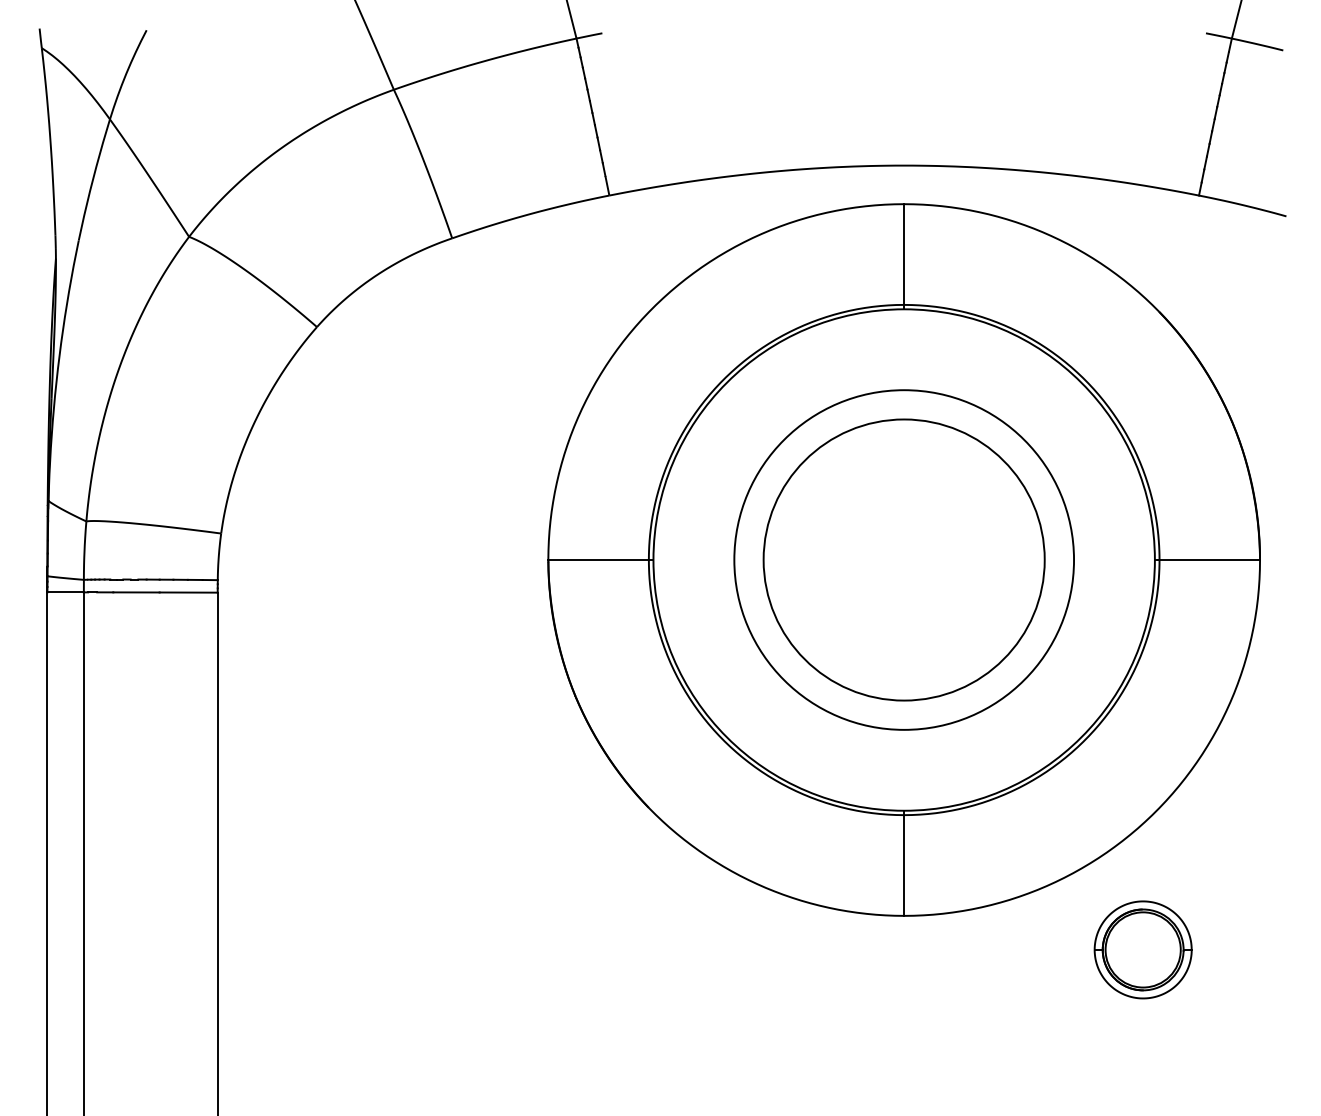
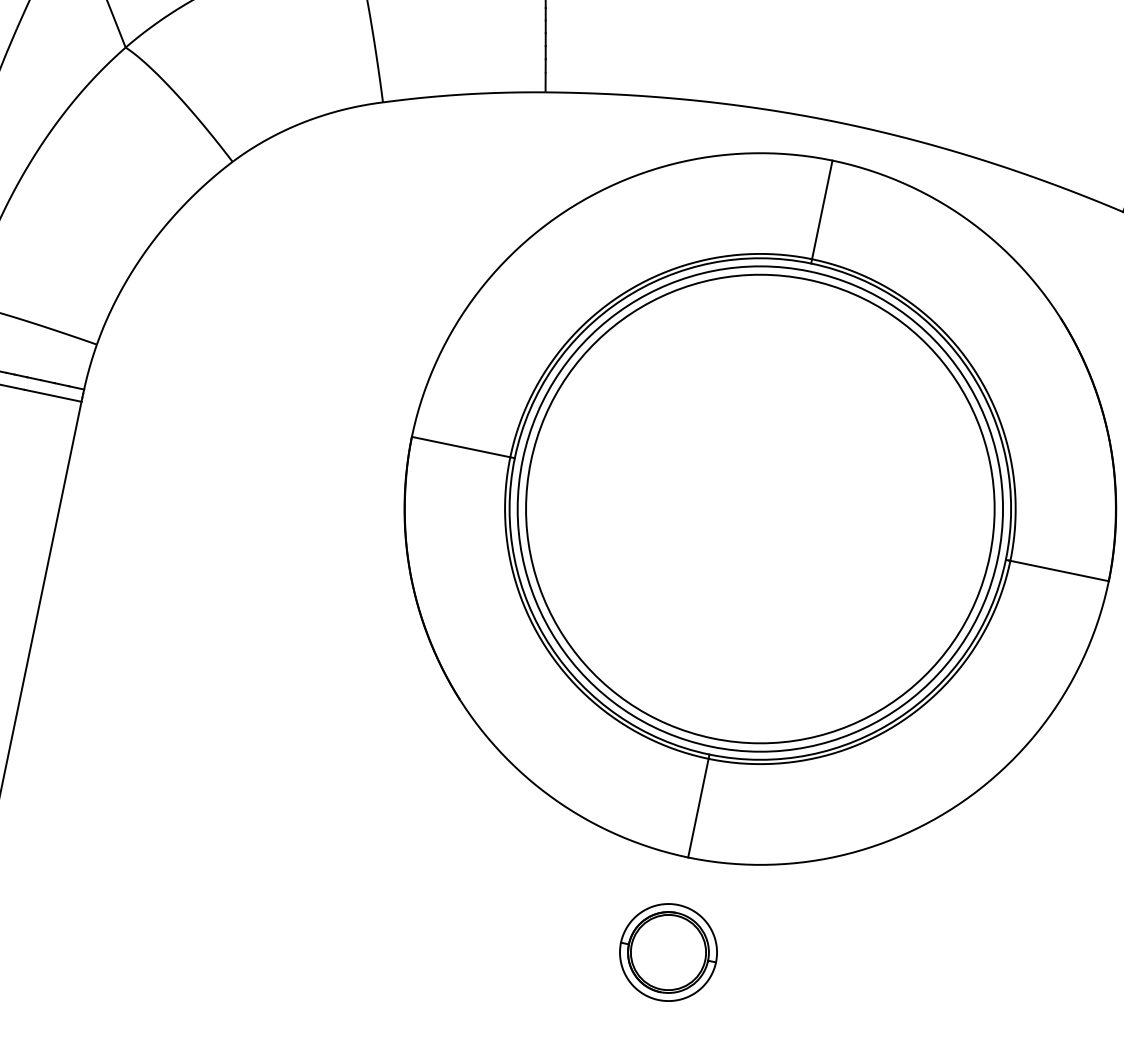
circle: (903, 559) -> (759, 508), size x1.43
circle: (903, 559) -> (759, 508), size x1.67
part: (1142, 949) -> (667, 951), moved

